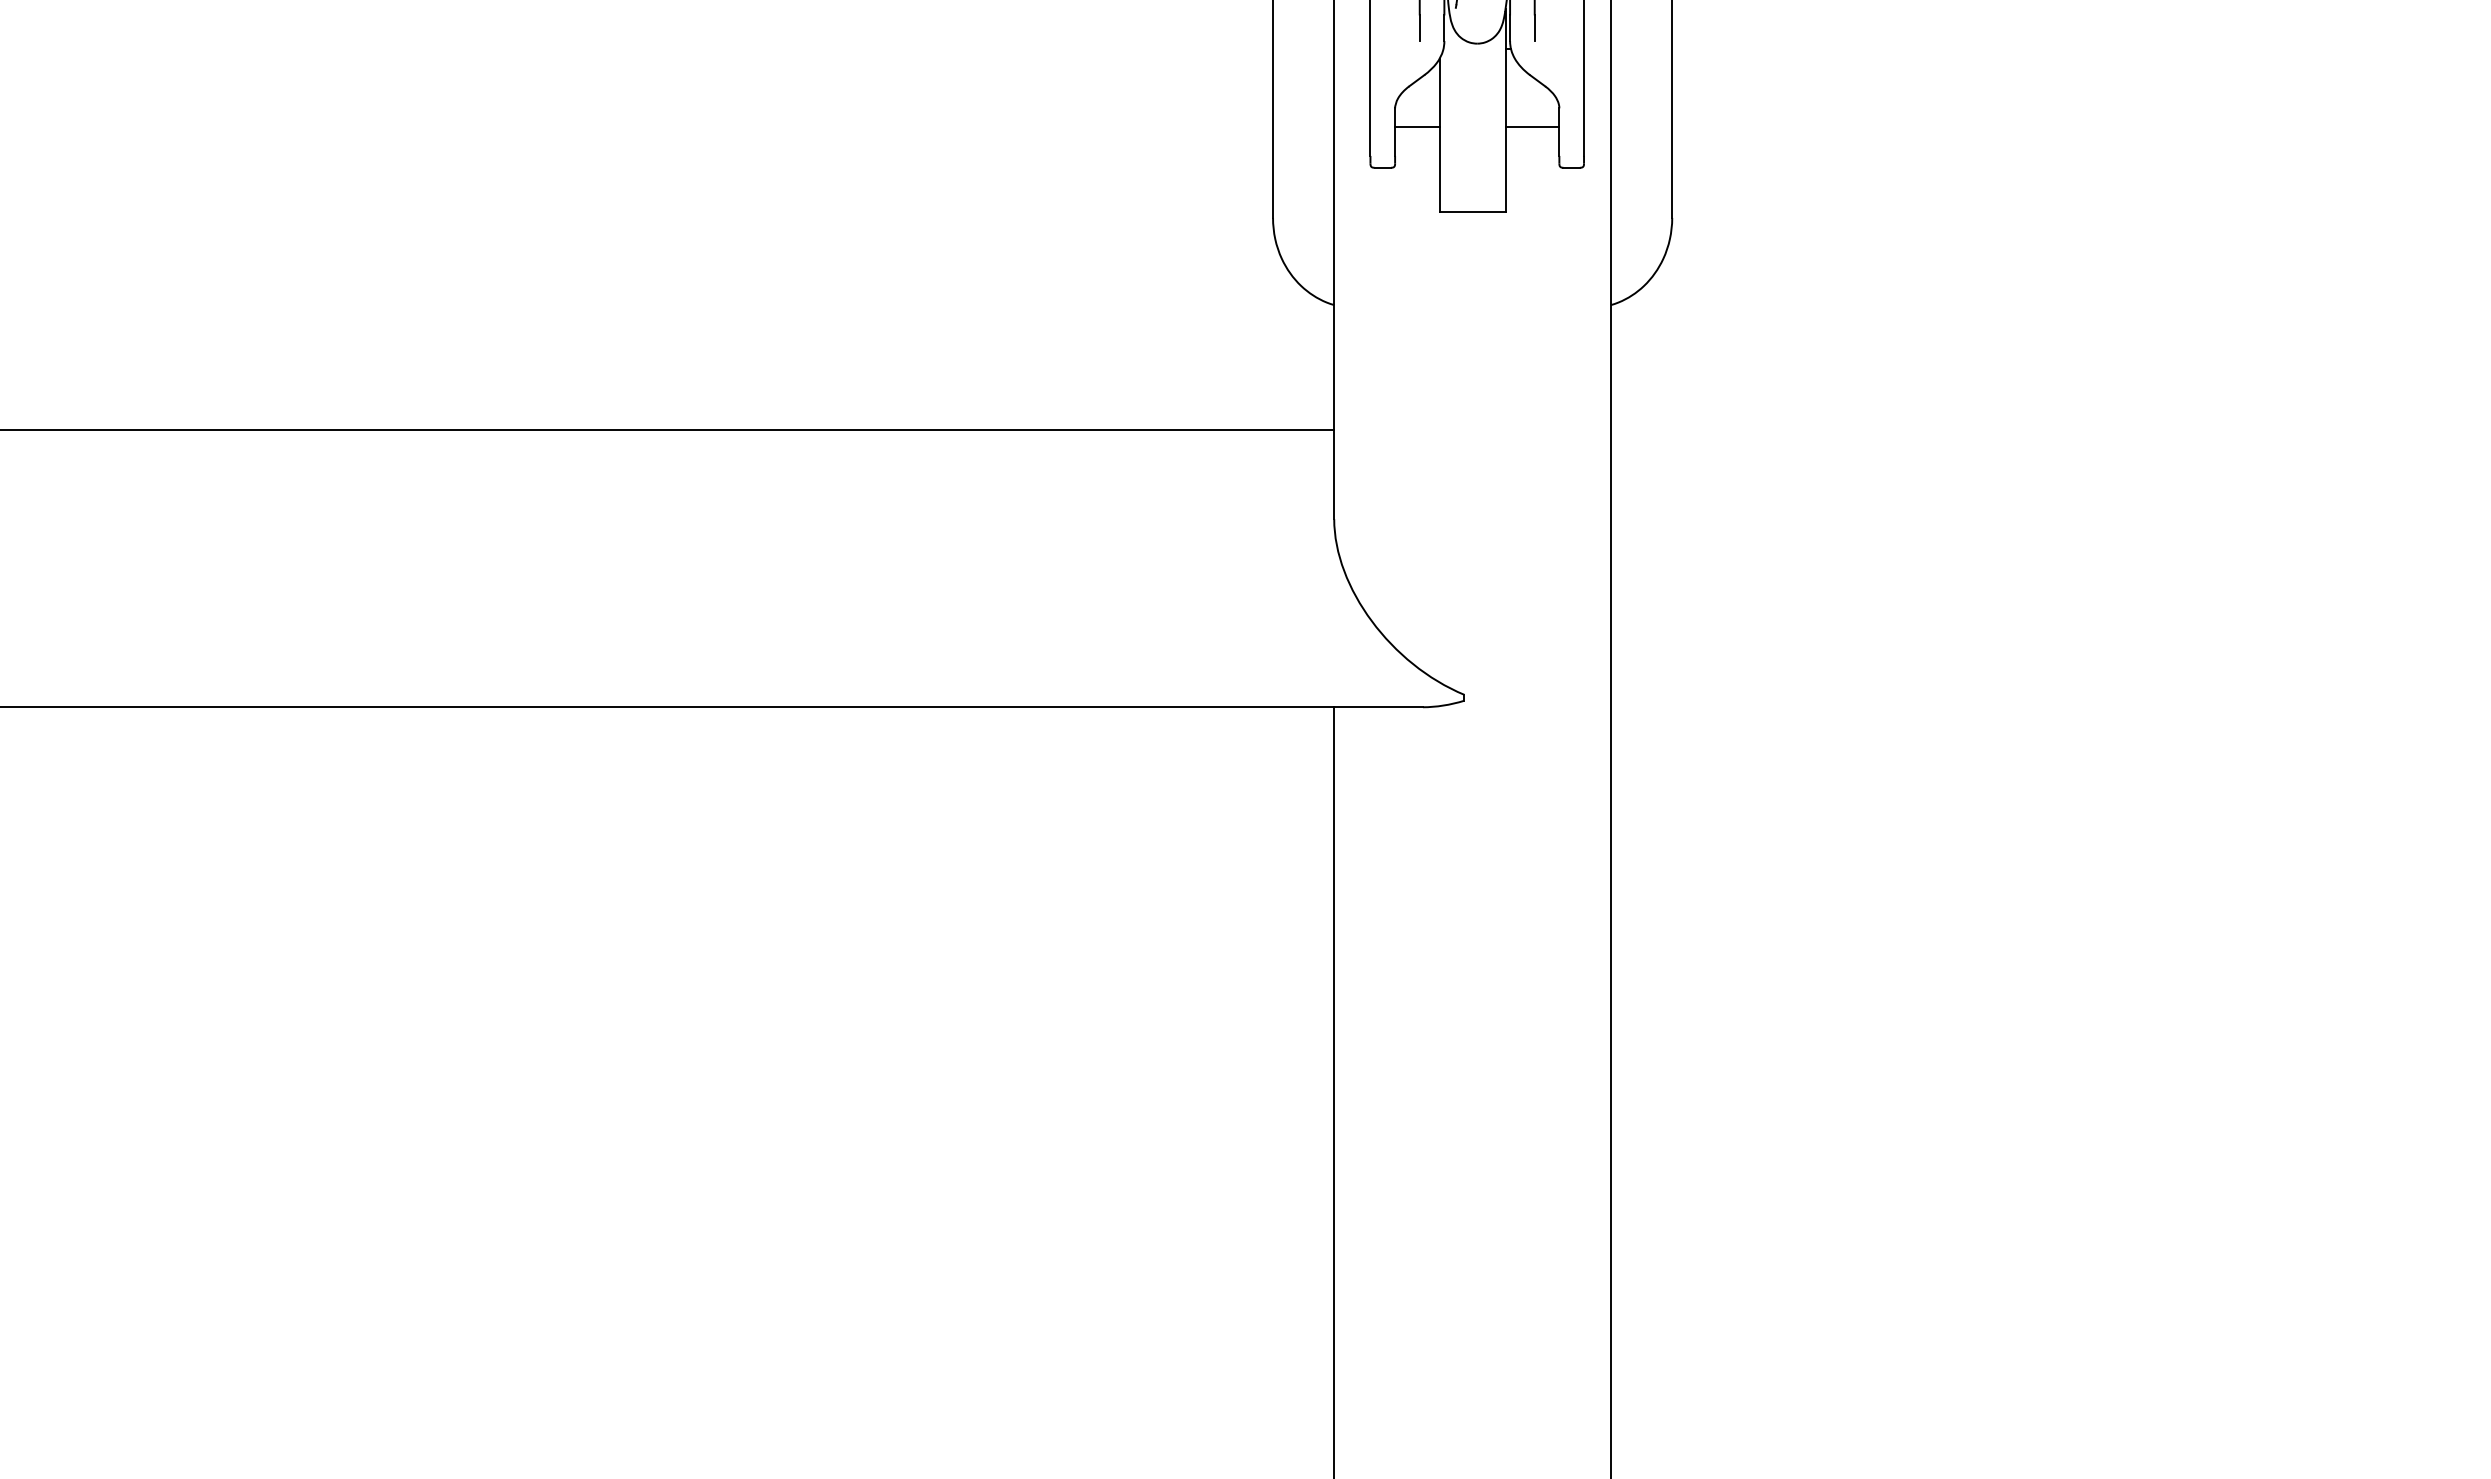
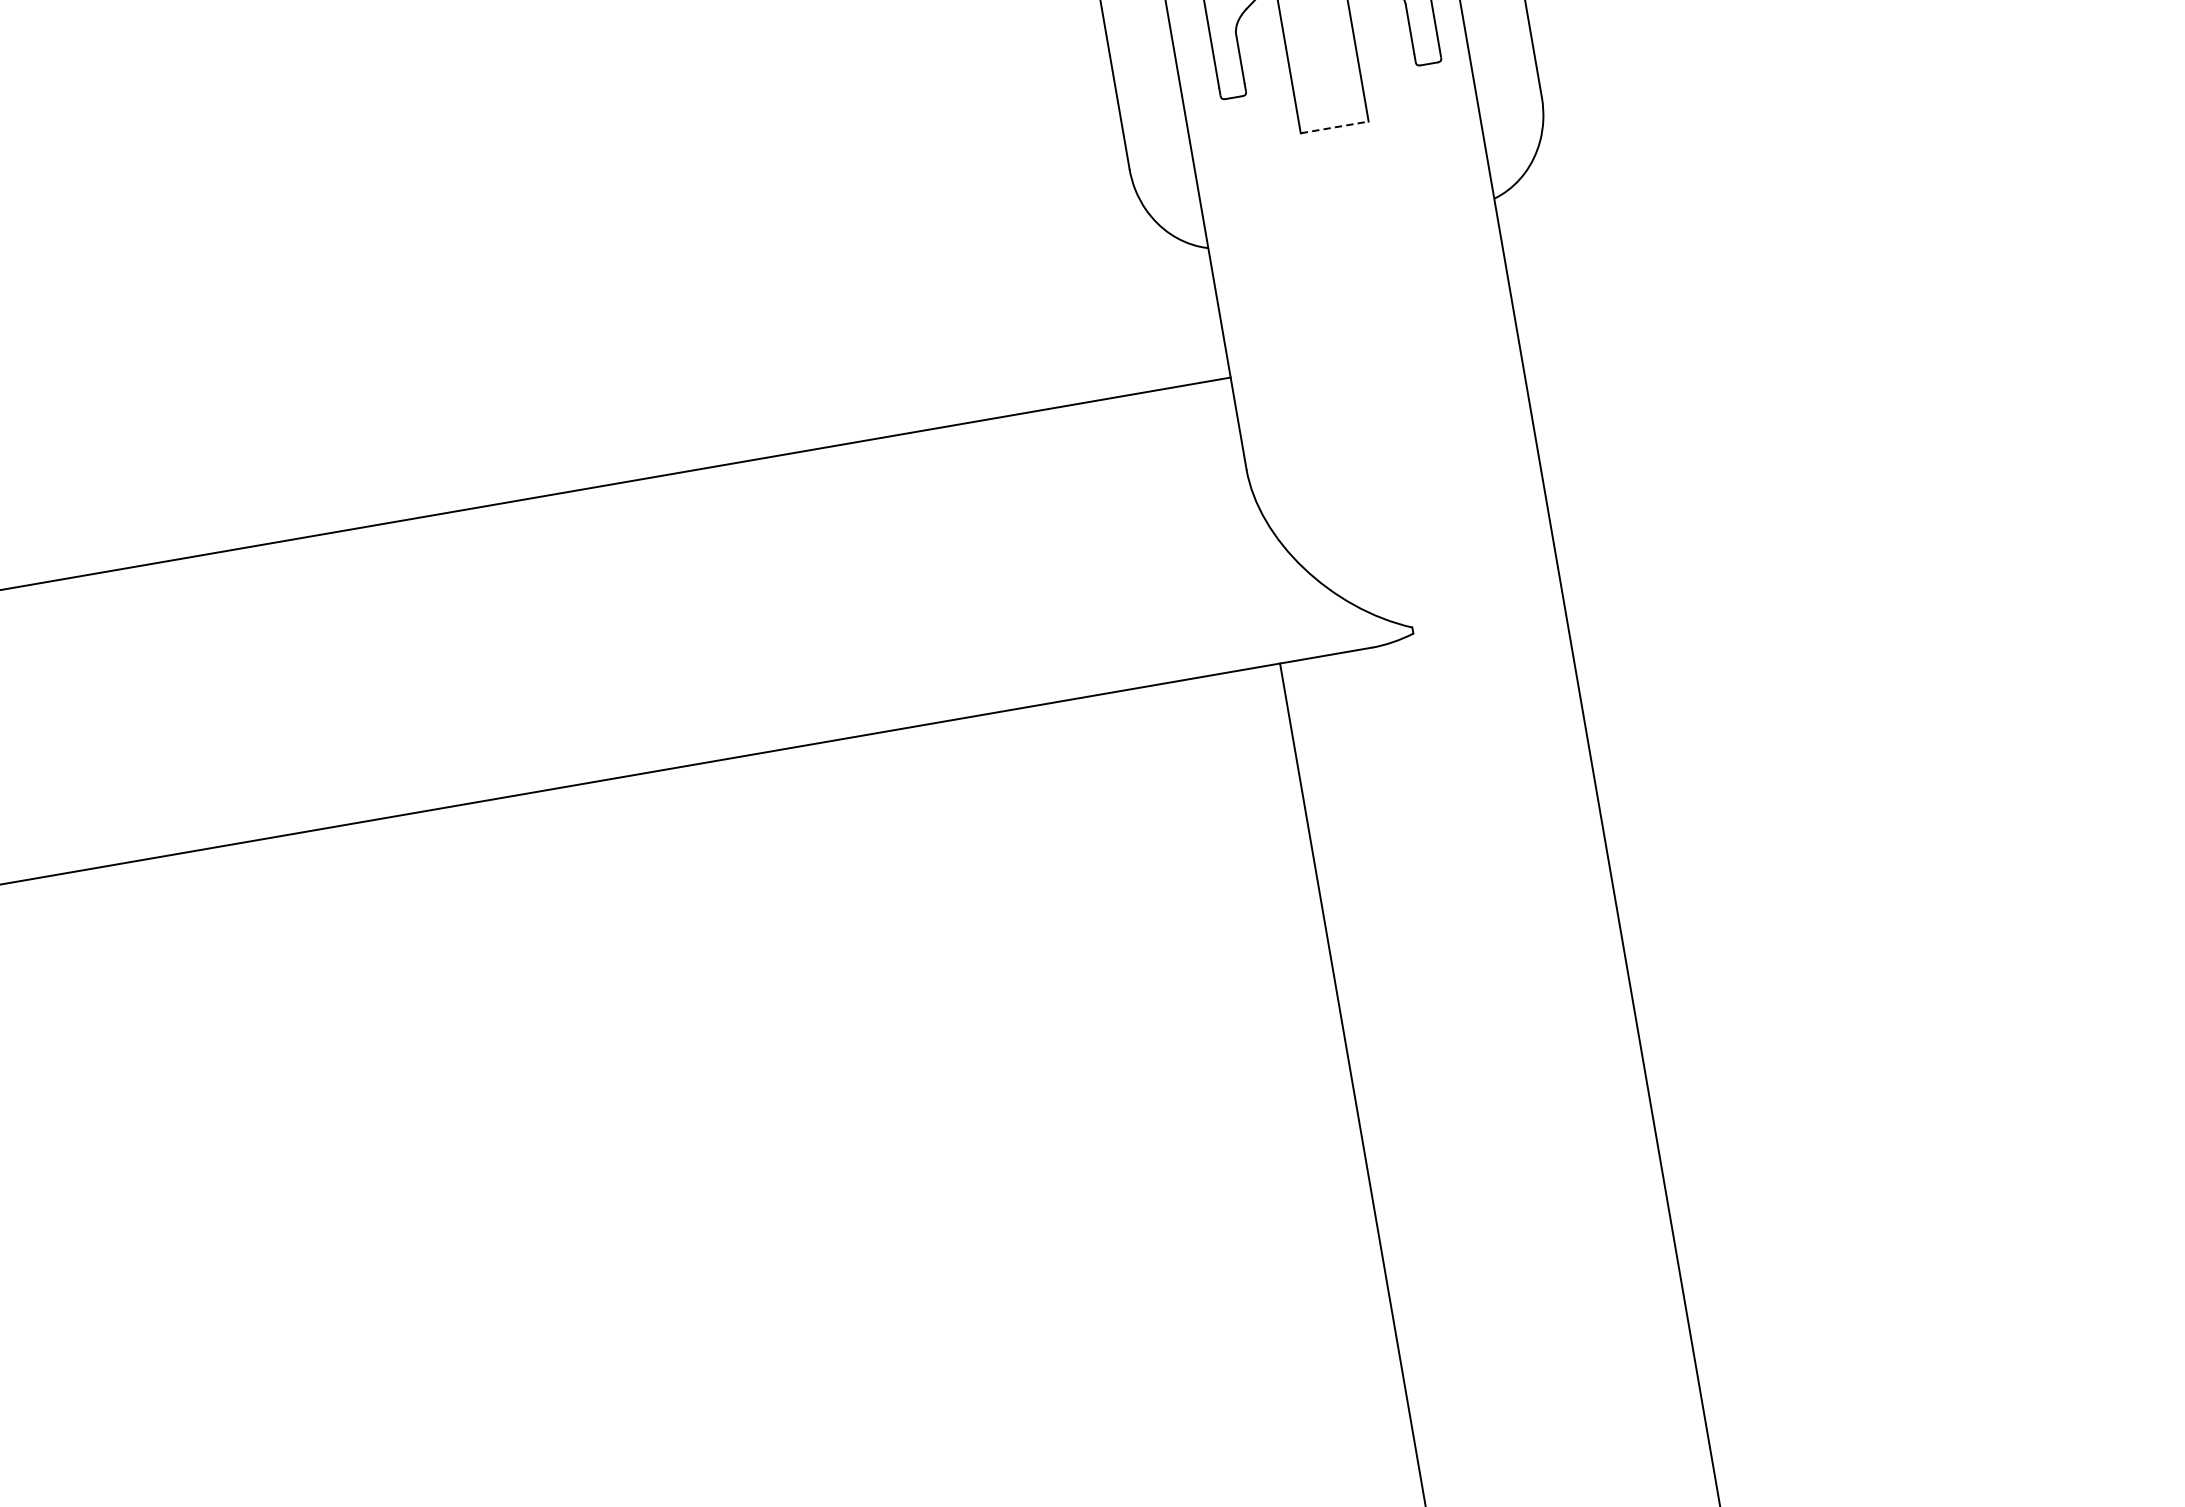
line: (1417, 127) -> (1262, 49), removed
line: (1532, 127) -> (1381, 29), removed
line: (1472, 212) -> (1334, 127), solid -> dashed

